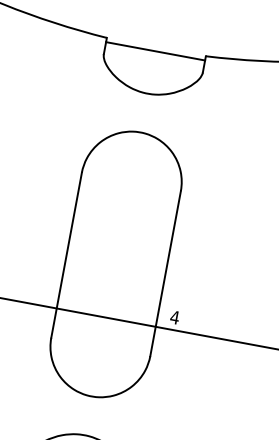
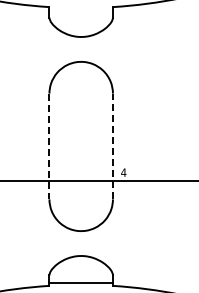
line: (154, 50) -> (80, 9), removed
line: (66, 255) -> (49, 146), solid -> dashed
line: (164, 273) -> (112, 146), solid -> dashed

